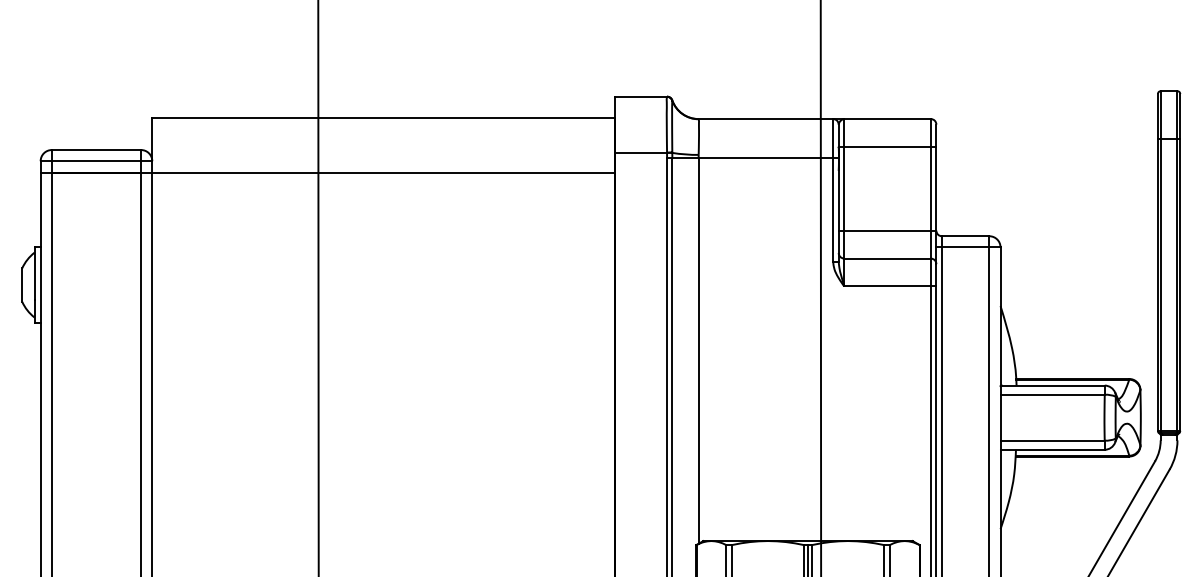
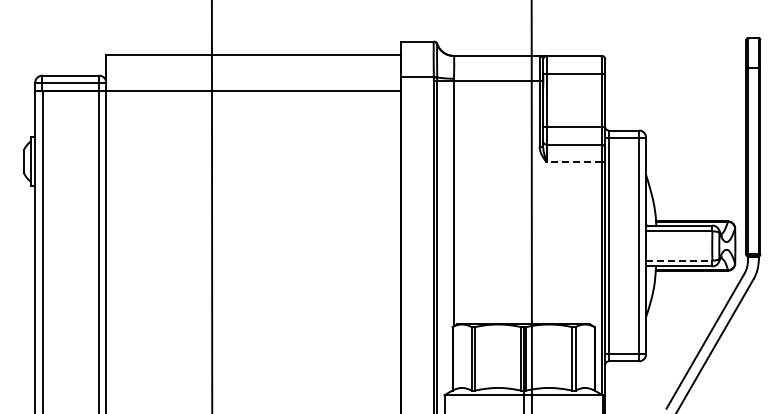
line: (888, 286) -> (574, 162), solid -> dashed
line: (1053, 440) -> (679, 260), solid -> dashed

